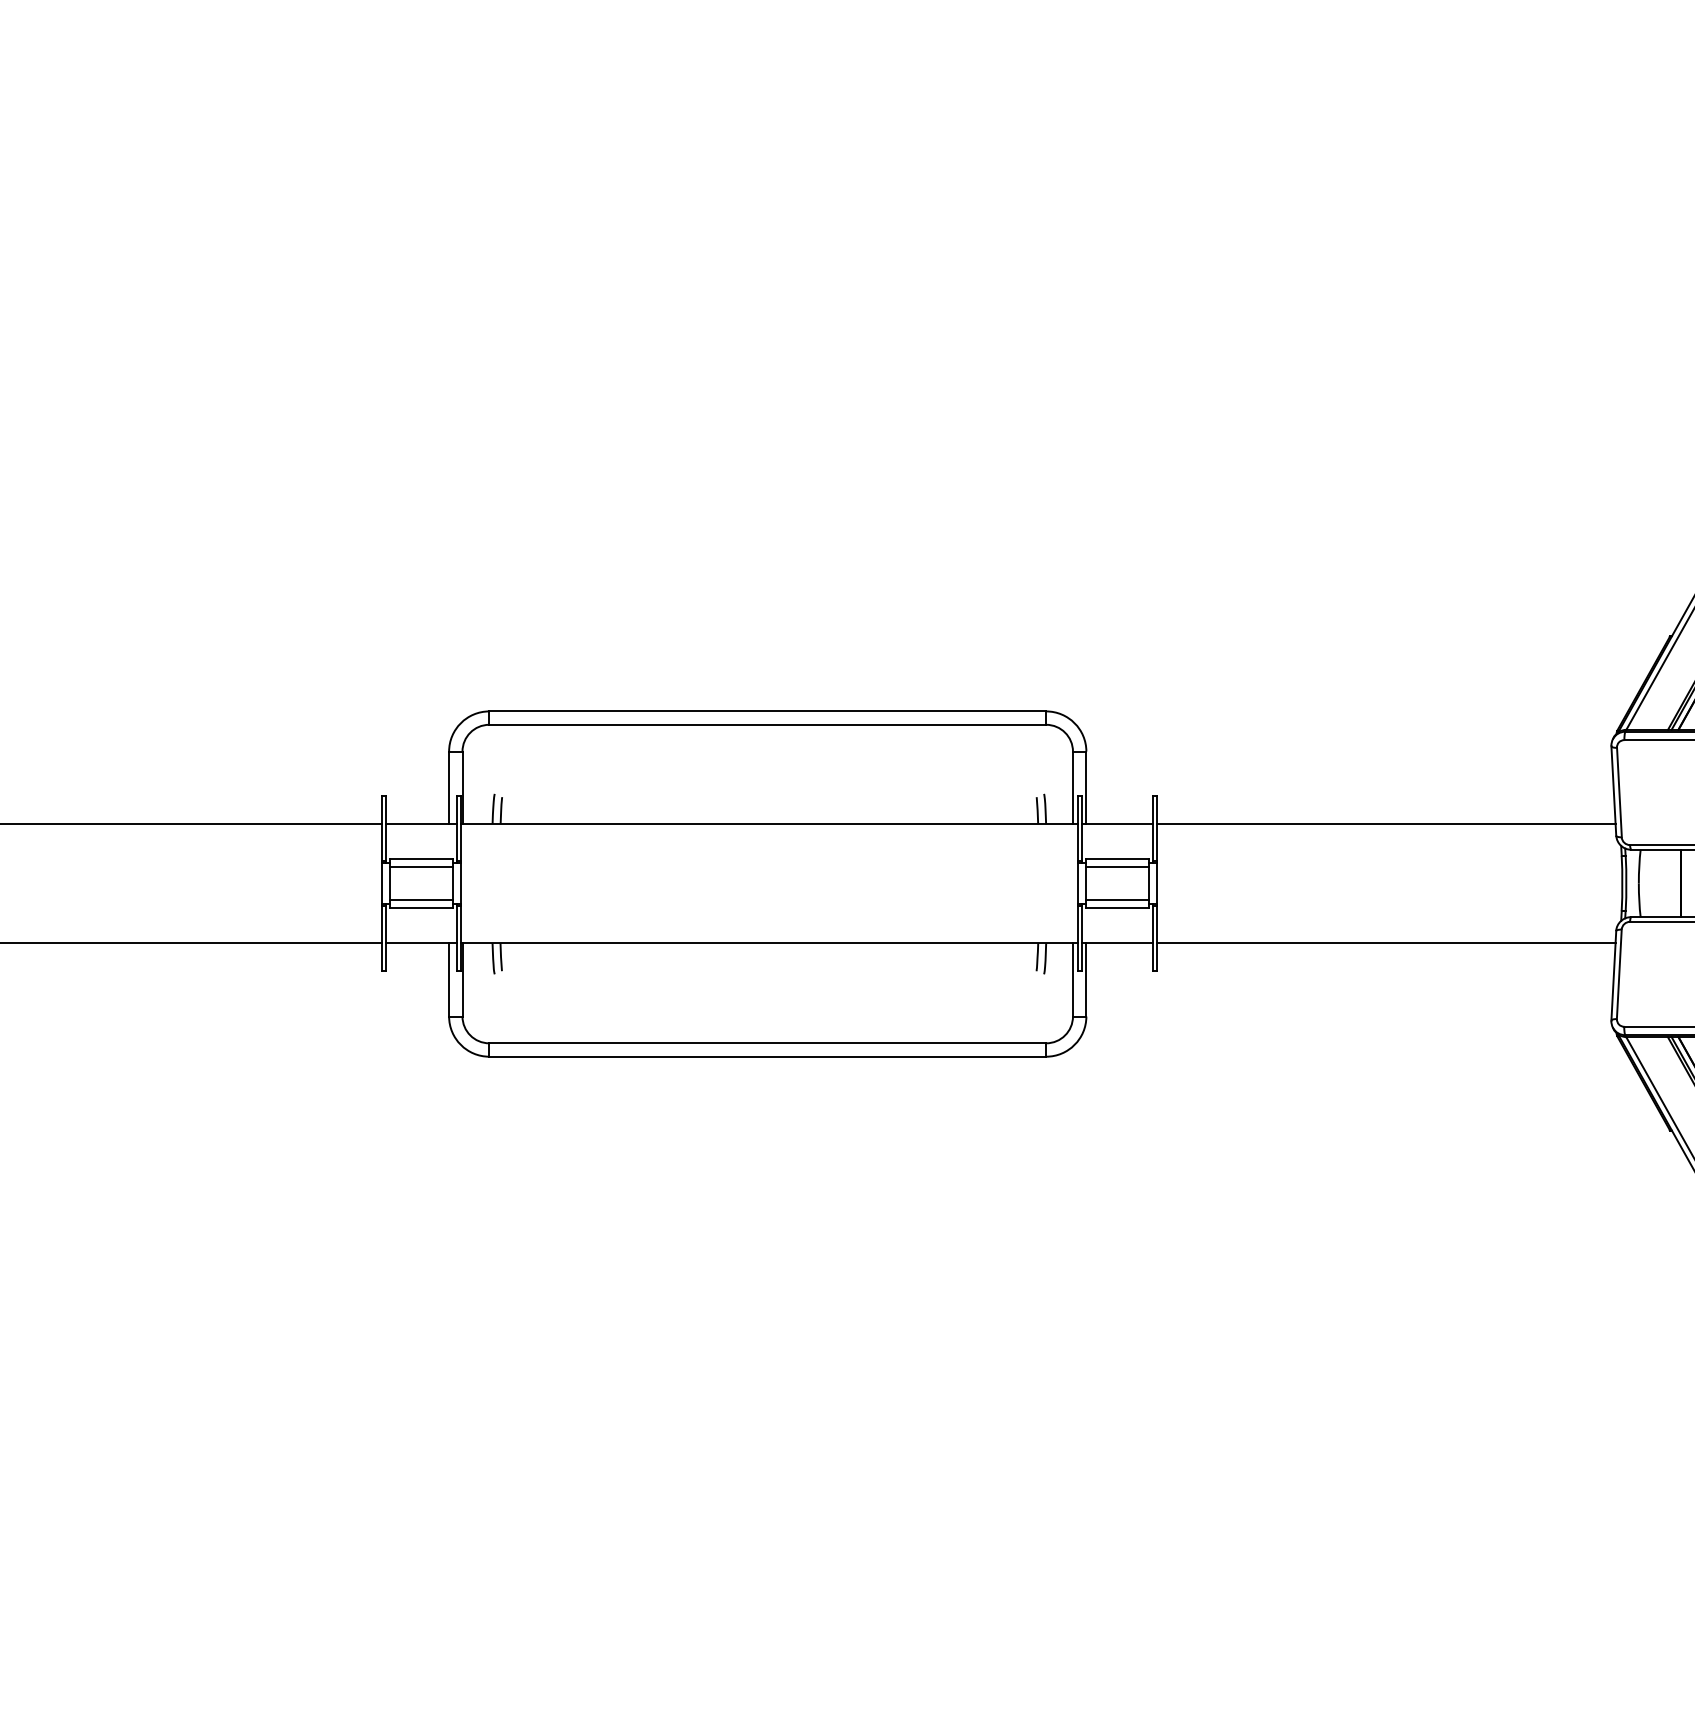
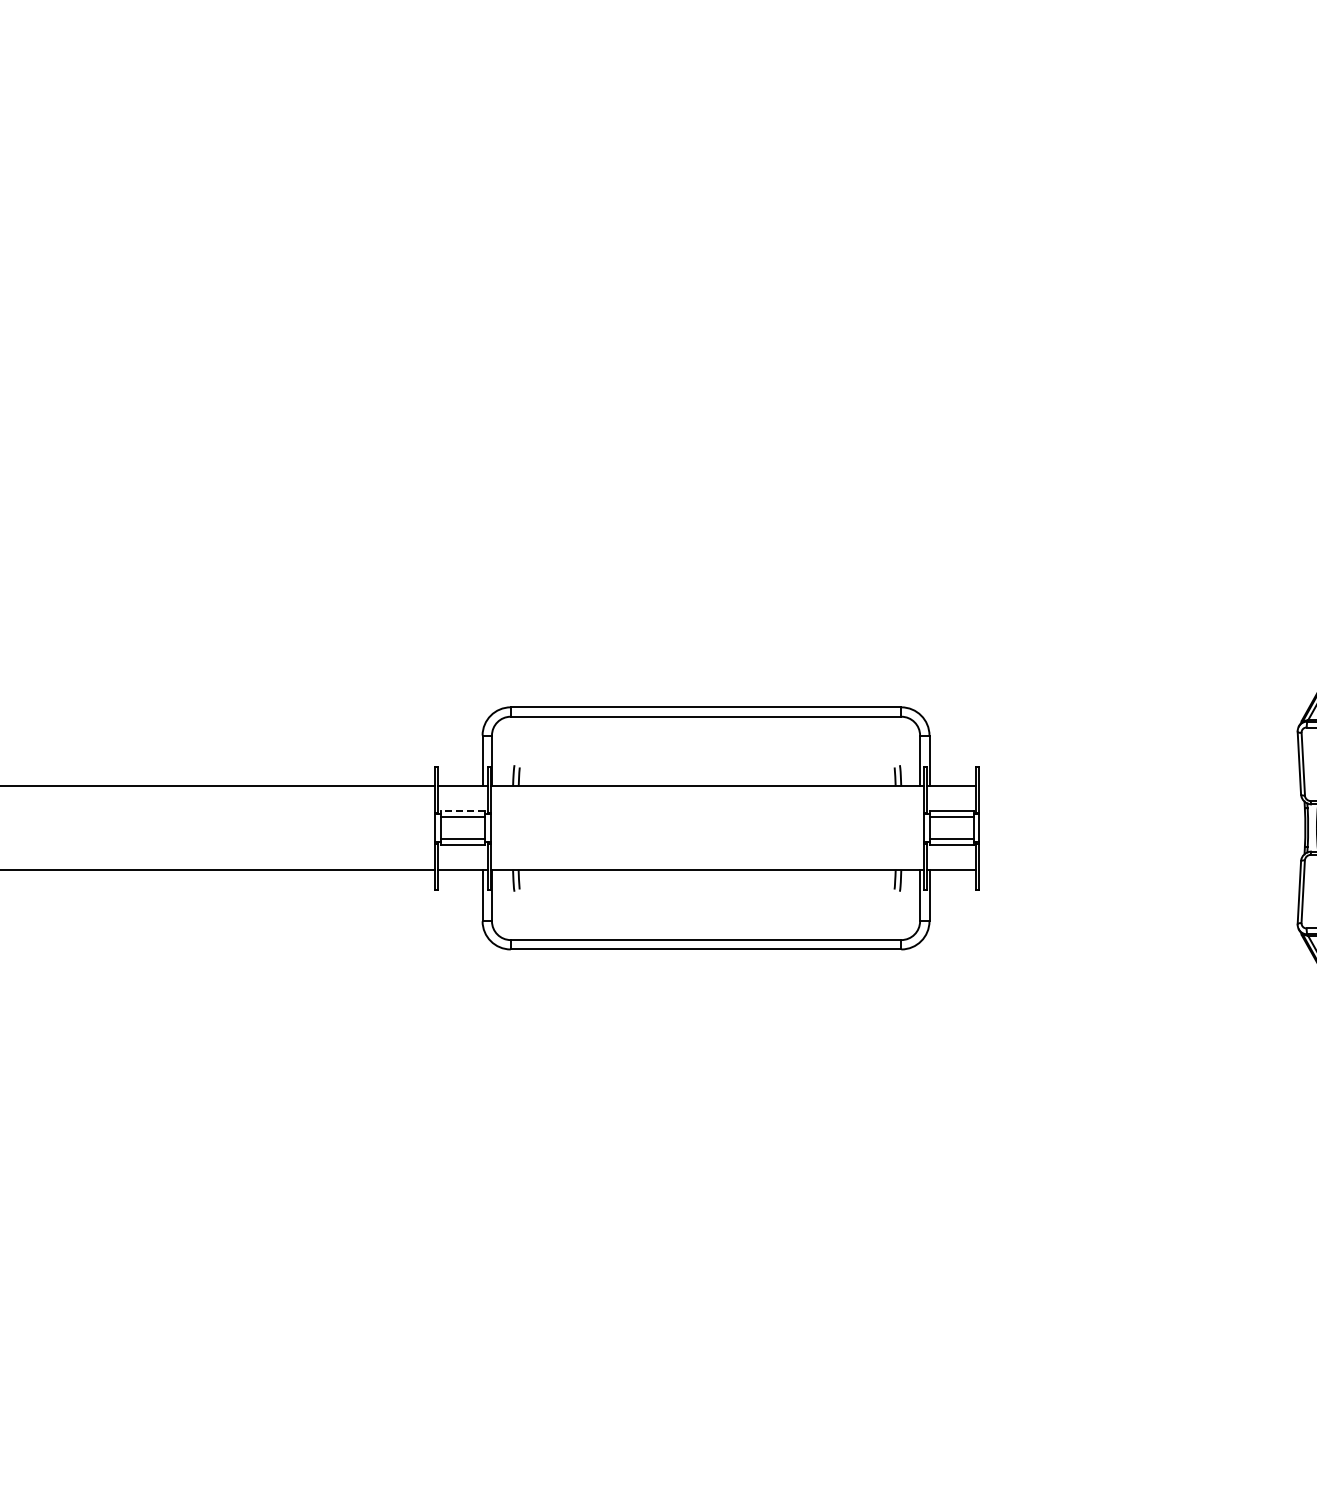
line: (1385, 824) -> (1139, 786), removed
line: (420, 859) -> (462, 811), solid -> dashed
line: (1385, 942) -> (1139, 869), removed

